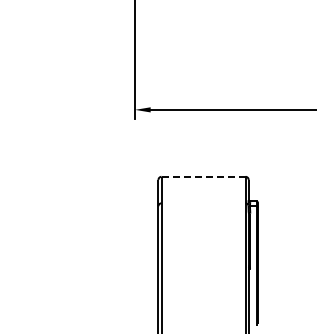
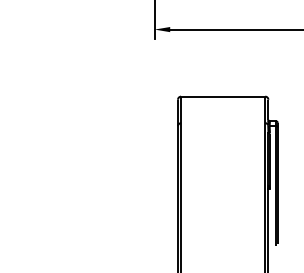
line: (203, 176) -> (223, 96), dashed -> solid

